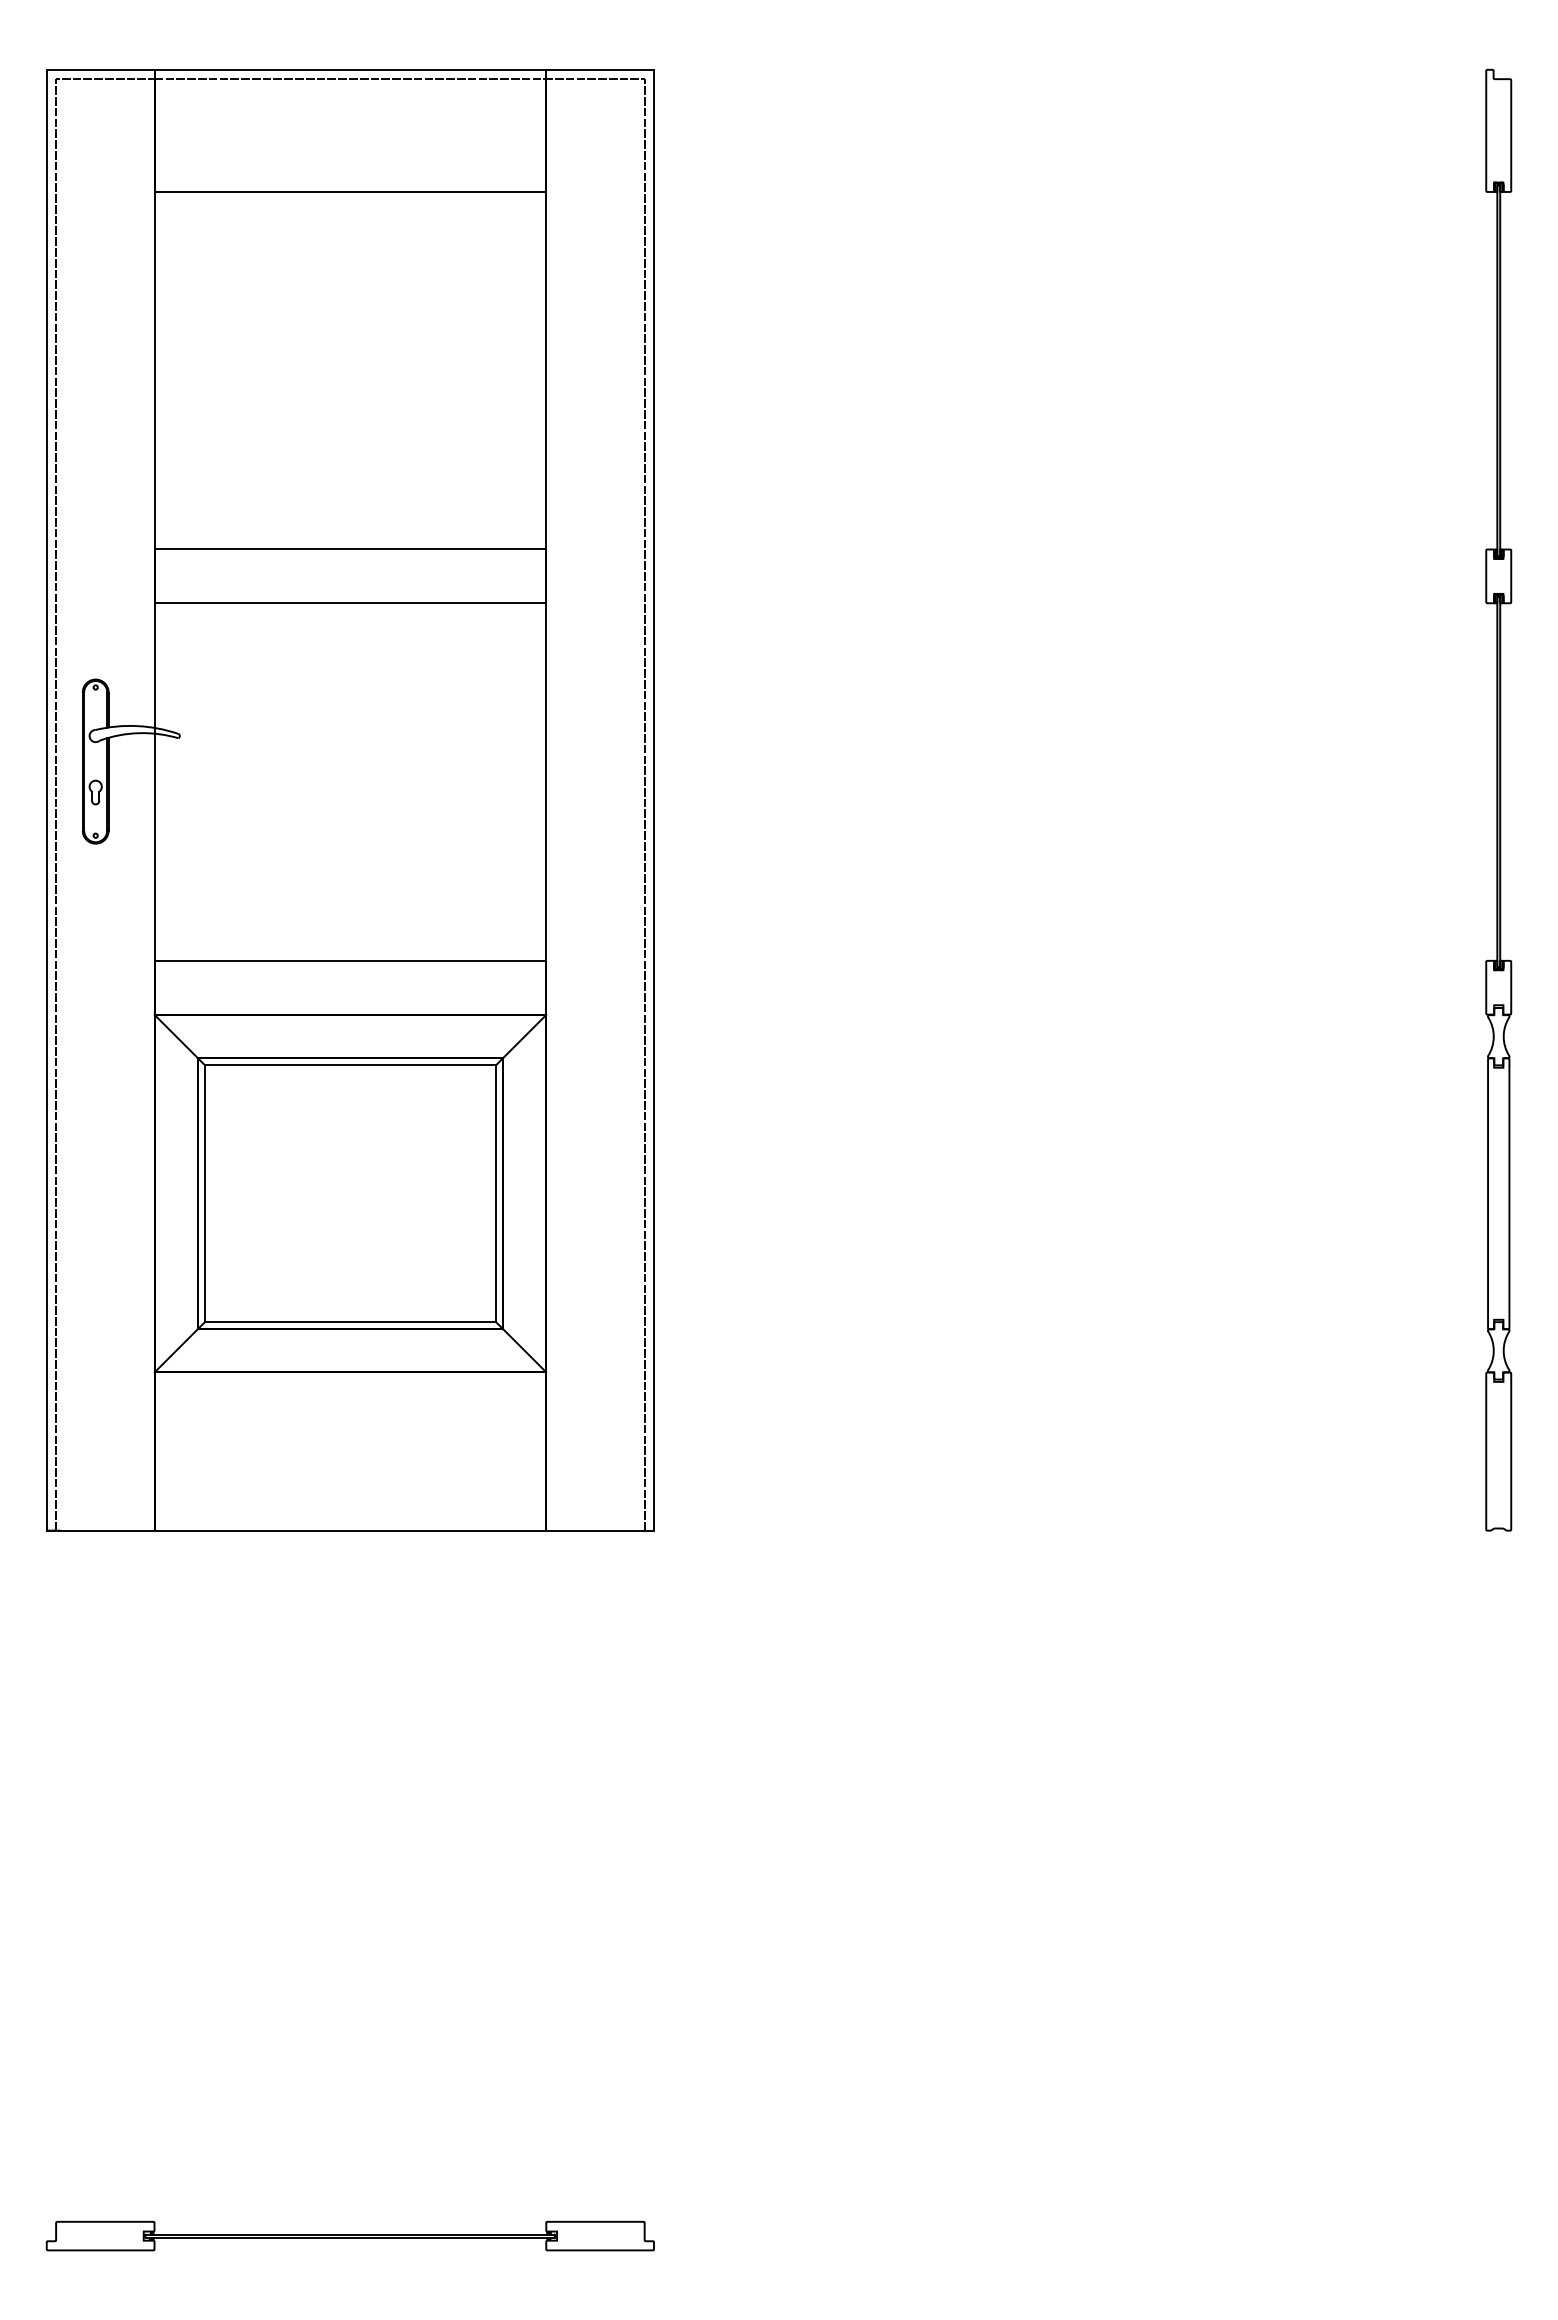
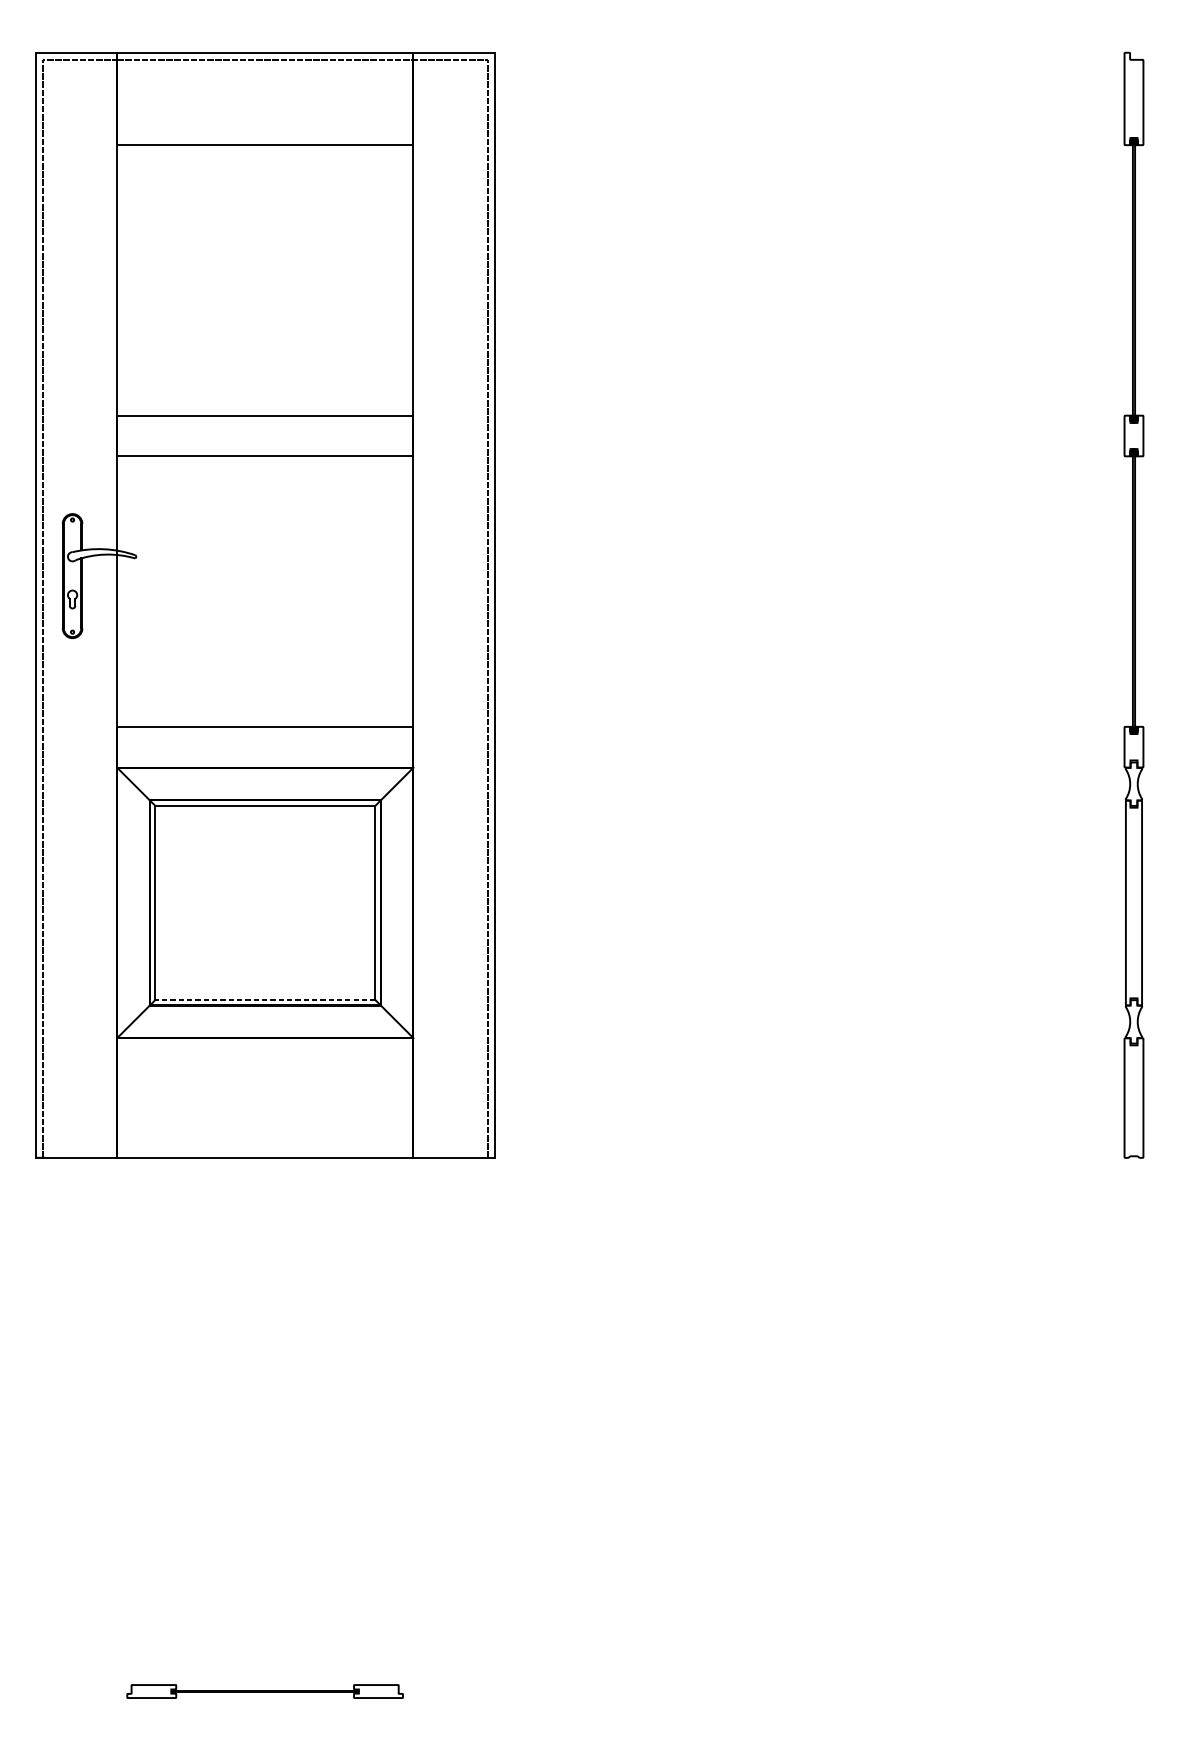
line: (350, 1322) -> (265, 1000), solid -> dashed
part: (349, 2235) -> (264, 1691), size x0.6

